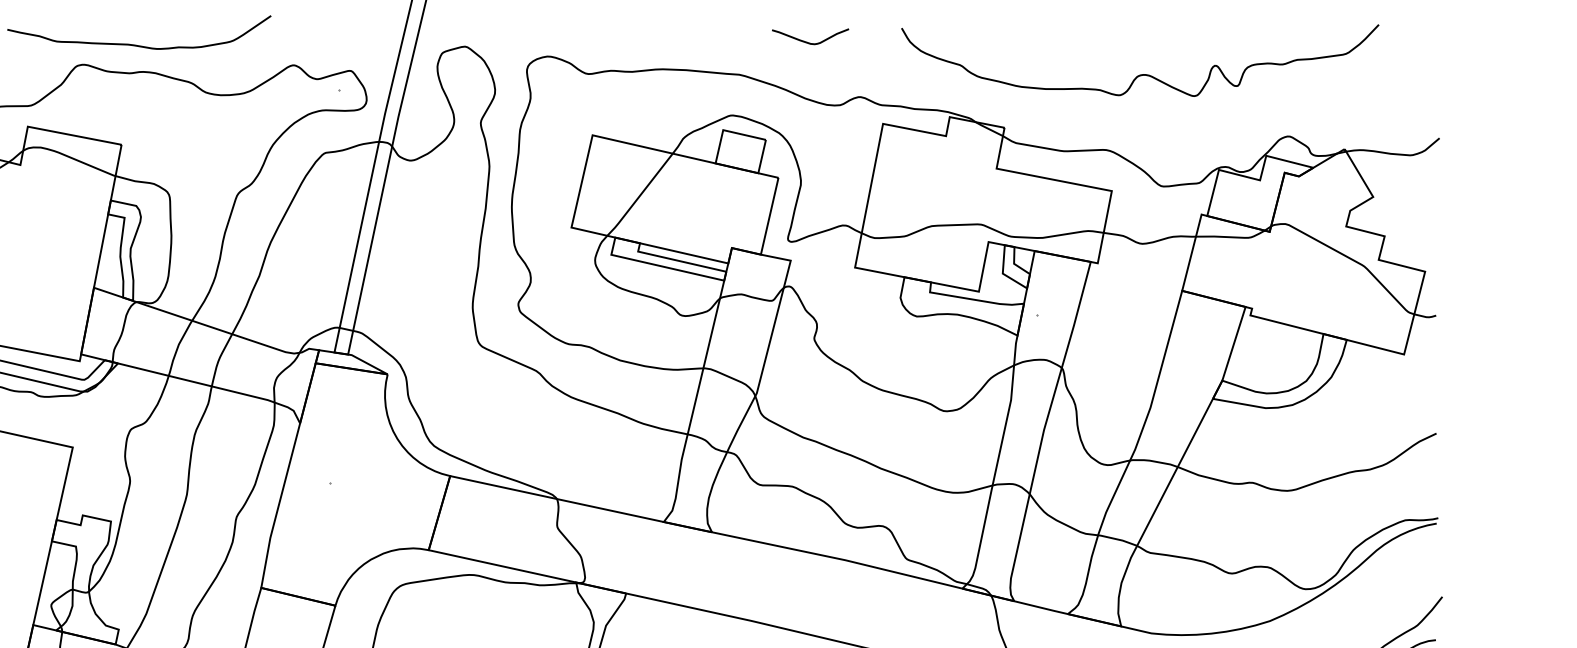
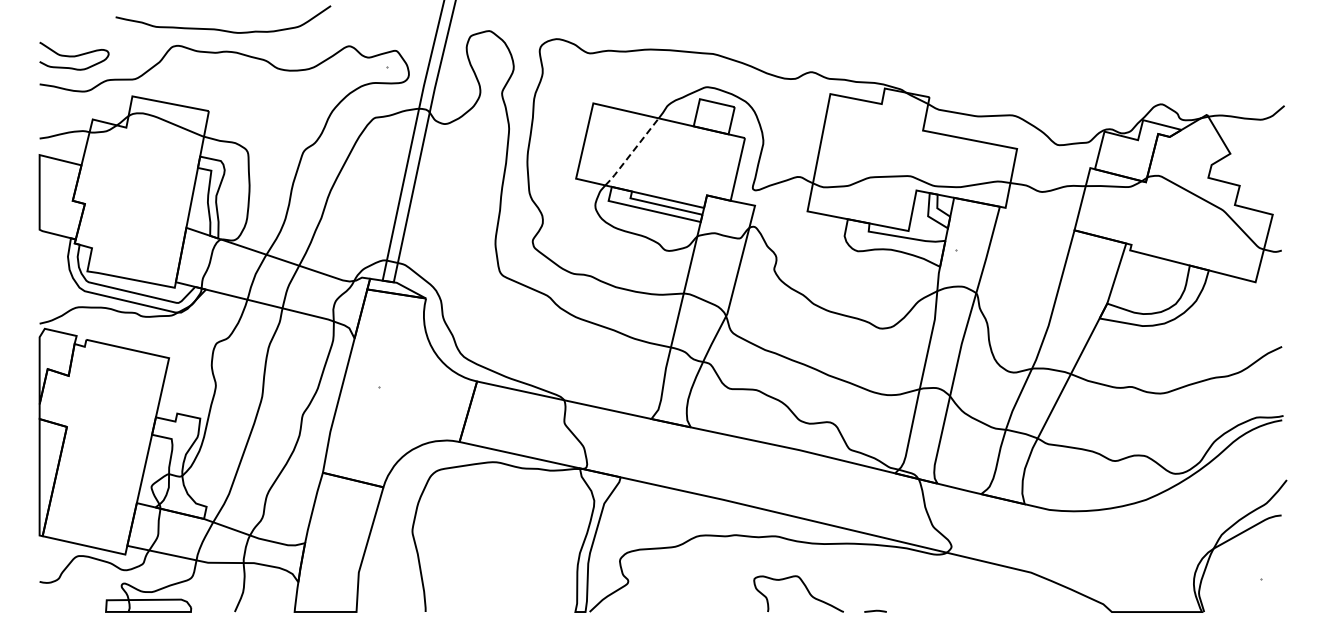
curve: (807, 41) -> (768, 26), removed
curve: (1140, 74) -> (1040, 53), removed
line: (639, 196) -> (631, 153), solid -> dashed

